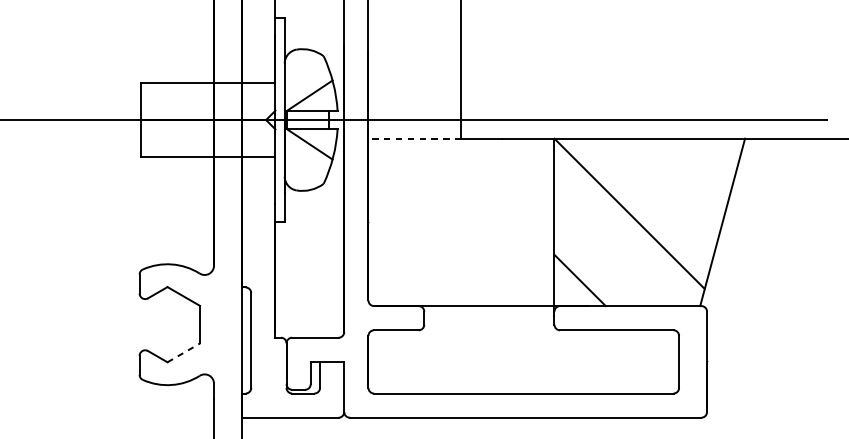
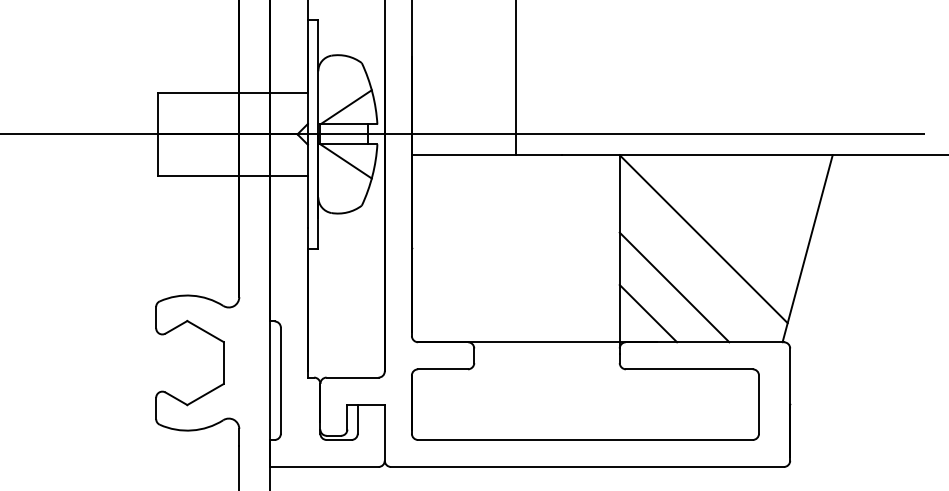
line: (414, 138) -> (463, 155), dashed -> solid
line: (603, 257) -> (674, 287), added
line: (183, 352) -> (205, 394), dashed -> solid

